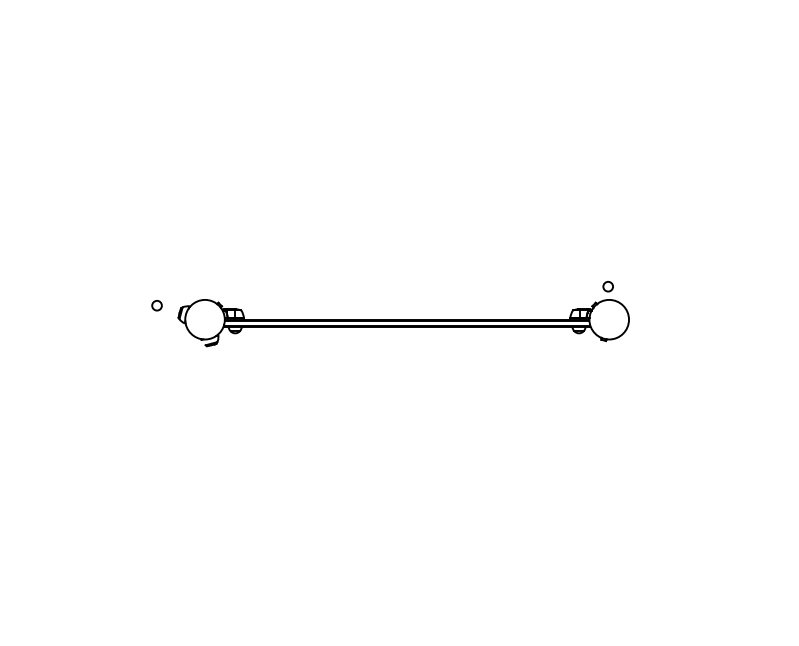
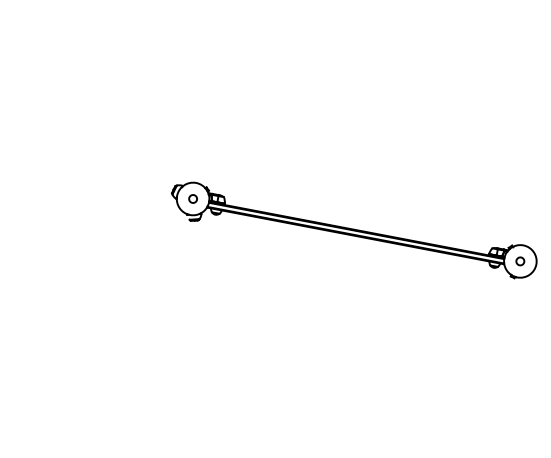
circle: (607, 286) -> (519, 261), moved
circle: (156, 305) -> (192, 198), moved

